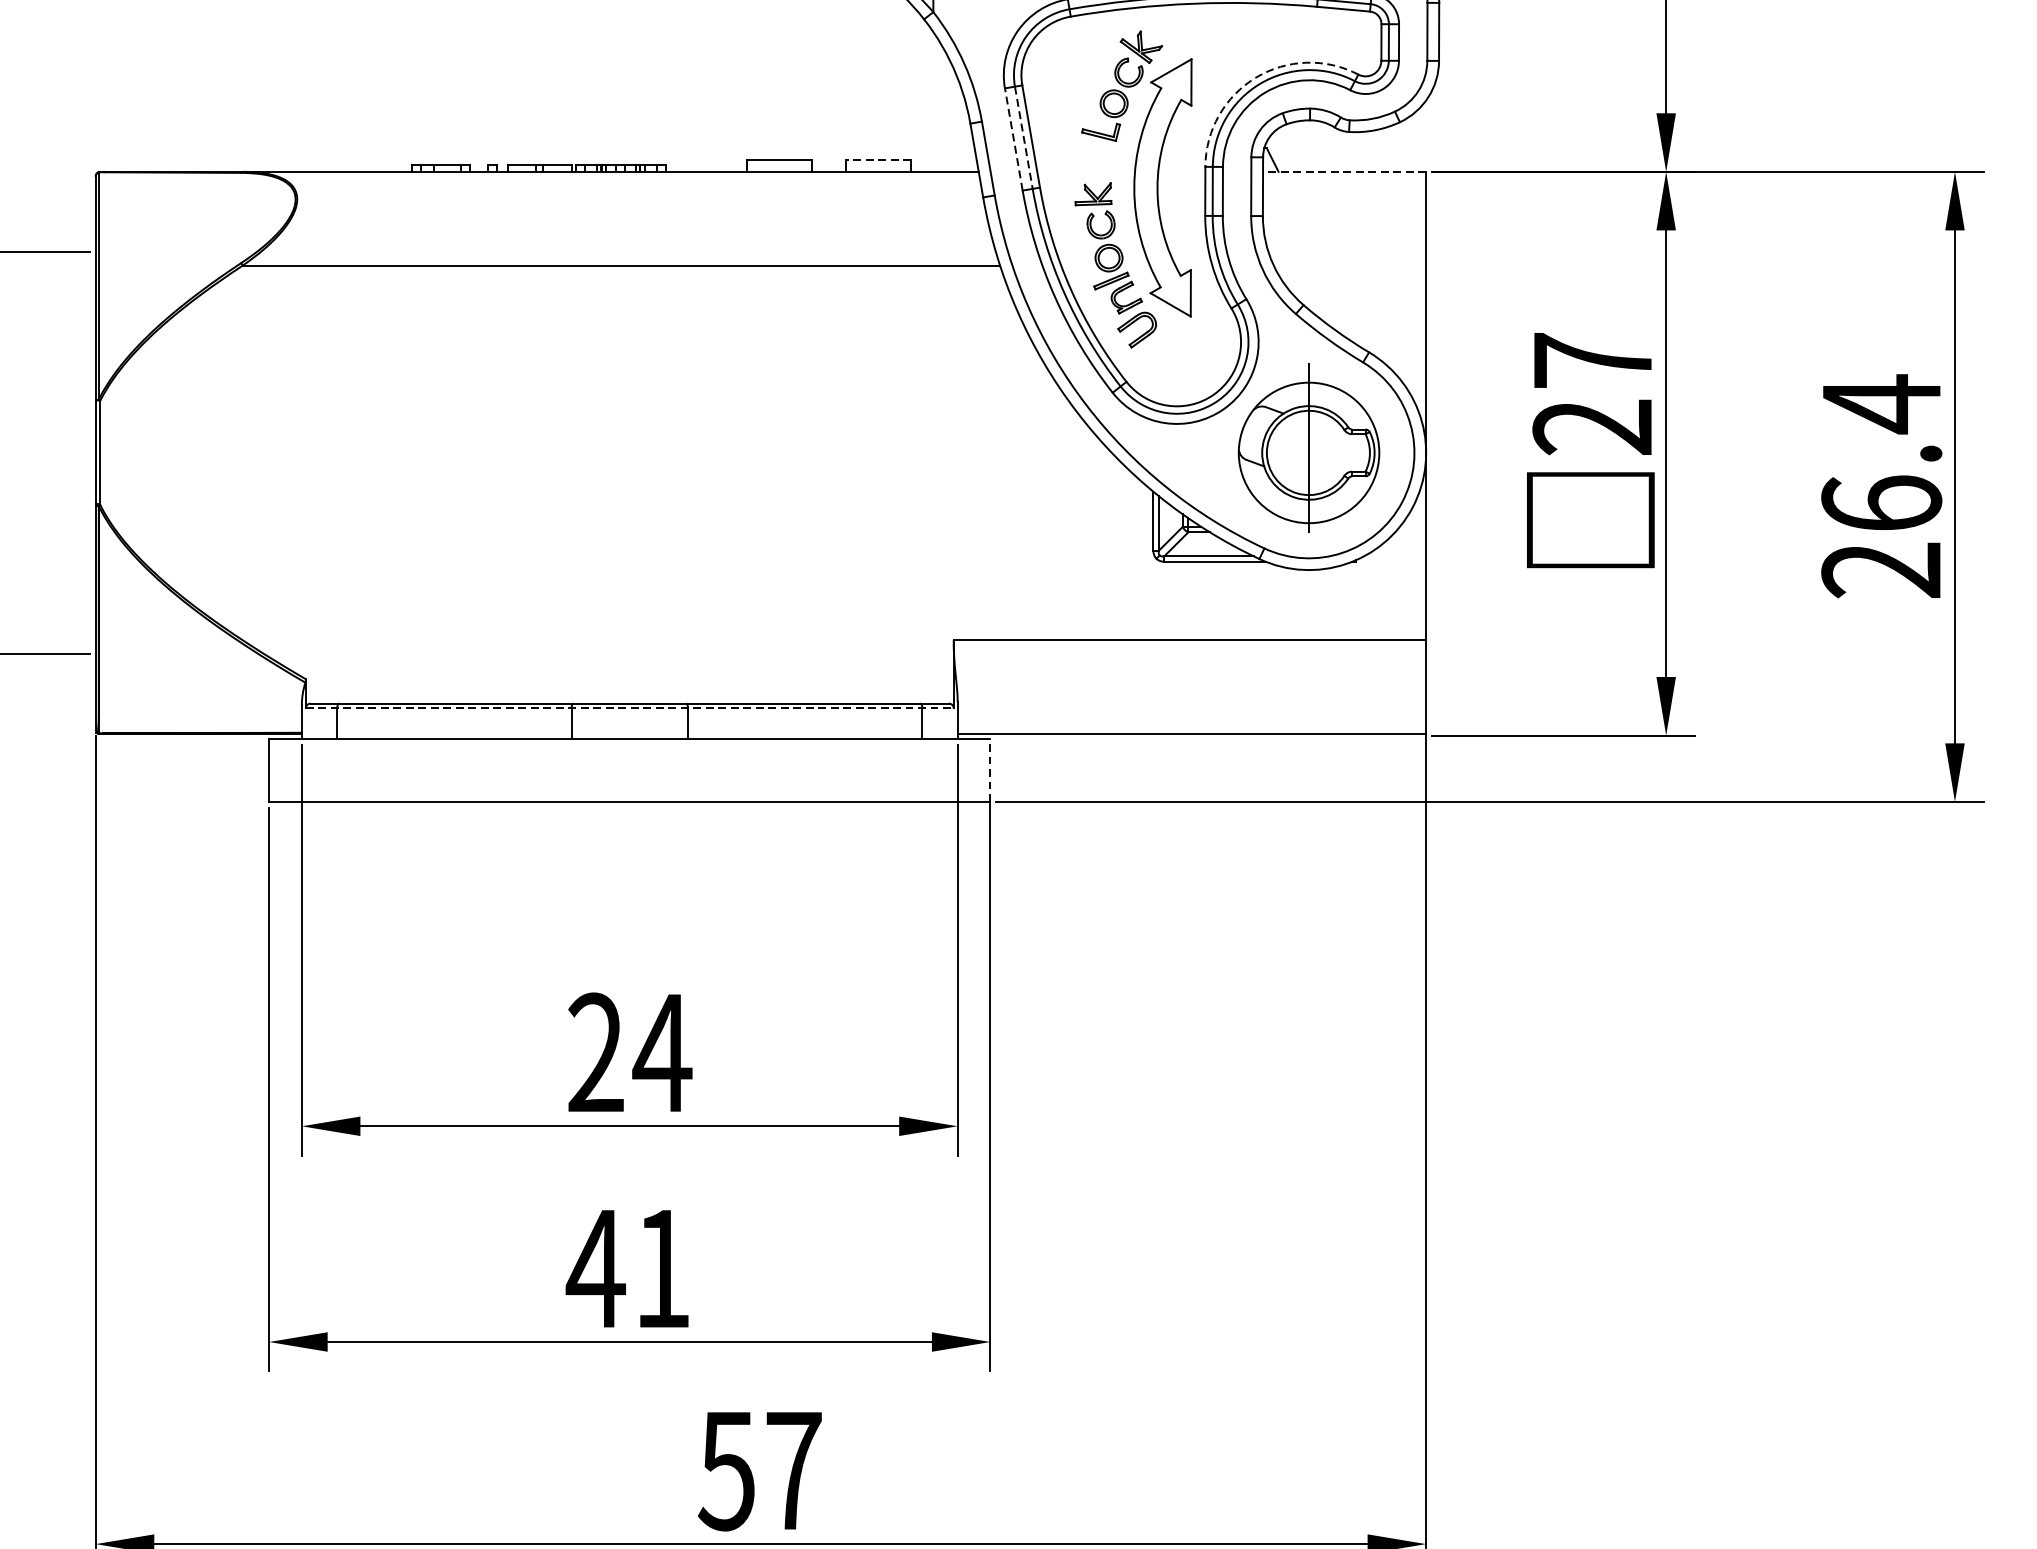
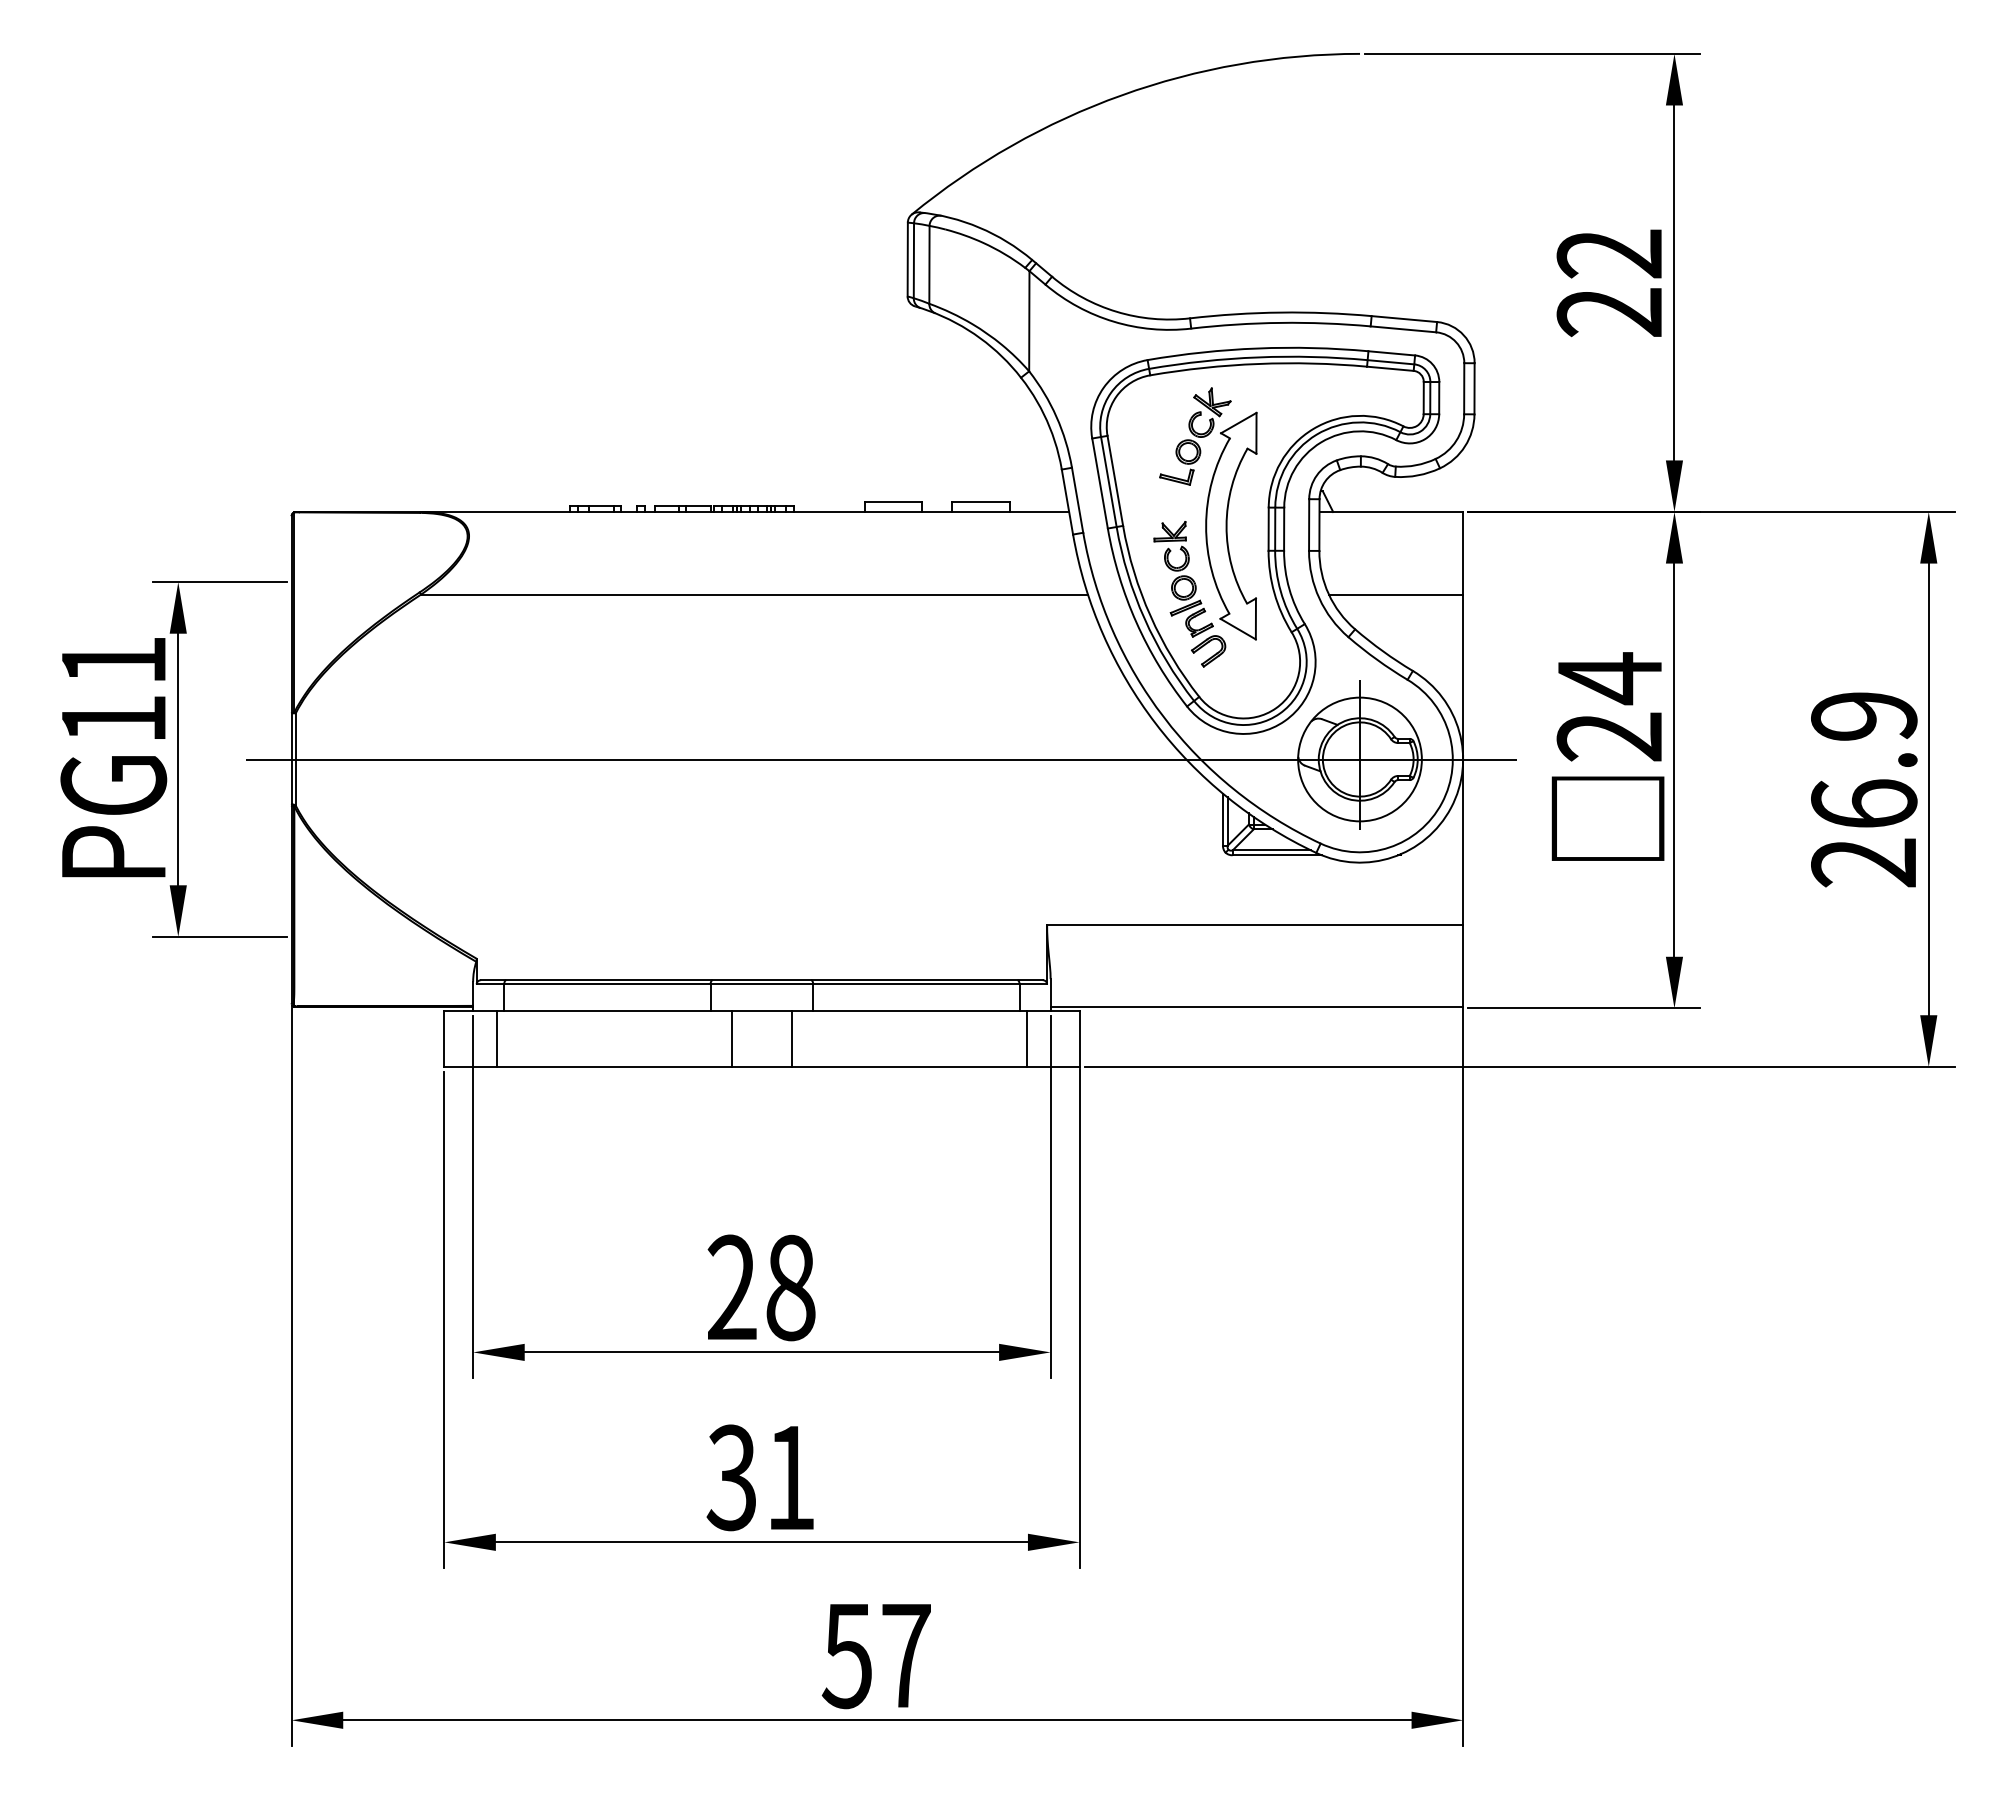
arc: (1256, 78) -> (1313, 429), dashed -> solid
line: (1023, 138) -> (1108, 482), dashed -> solid
line: (1014, 139) -> (1100, 483), dashed -> solid
line: (879, 159) -> (981, 501), dashed -> solid
line: (1344, 172) -> (1391, 512), dashed -> solid
line: (1349, 265) -> (1395, 594), added
text: (1592, 360) -> (1609, 678), 27 -> 24
text: (1882, 404) -> (1864, 716), 26.4 -> 26.9
line: (765, 452) -> (881, 759), added
line: (630, 708) -> (762, 984), dashed -> solid
line: (328, 769) -> (496, 1038), added
line: (596, 769) -> (732, 1038), added
line: (663, 769) -> (791, 1038), added
line: (931, 769) -> (1027, 1038), added
line: (990, 769) -> (1079, 1038), dashed -> solid
text: (662, 1052) -> (790, 1287), 24 -> 28
text: (595, 1268) -> (731, 1477), 41 -> 31

